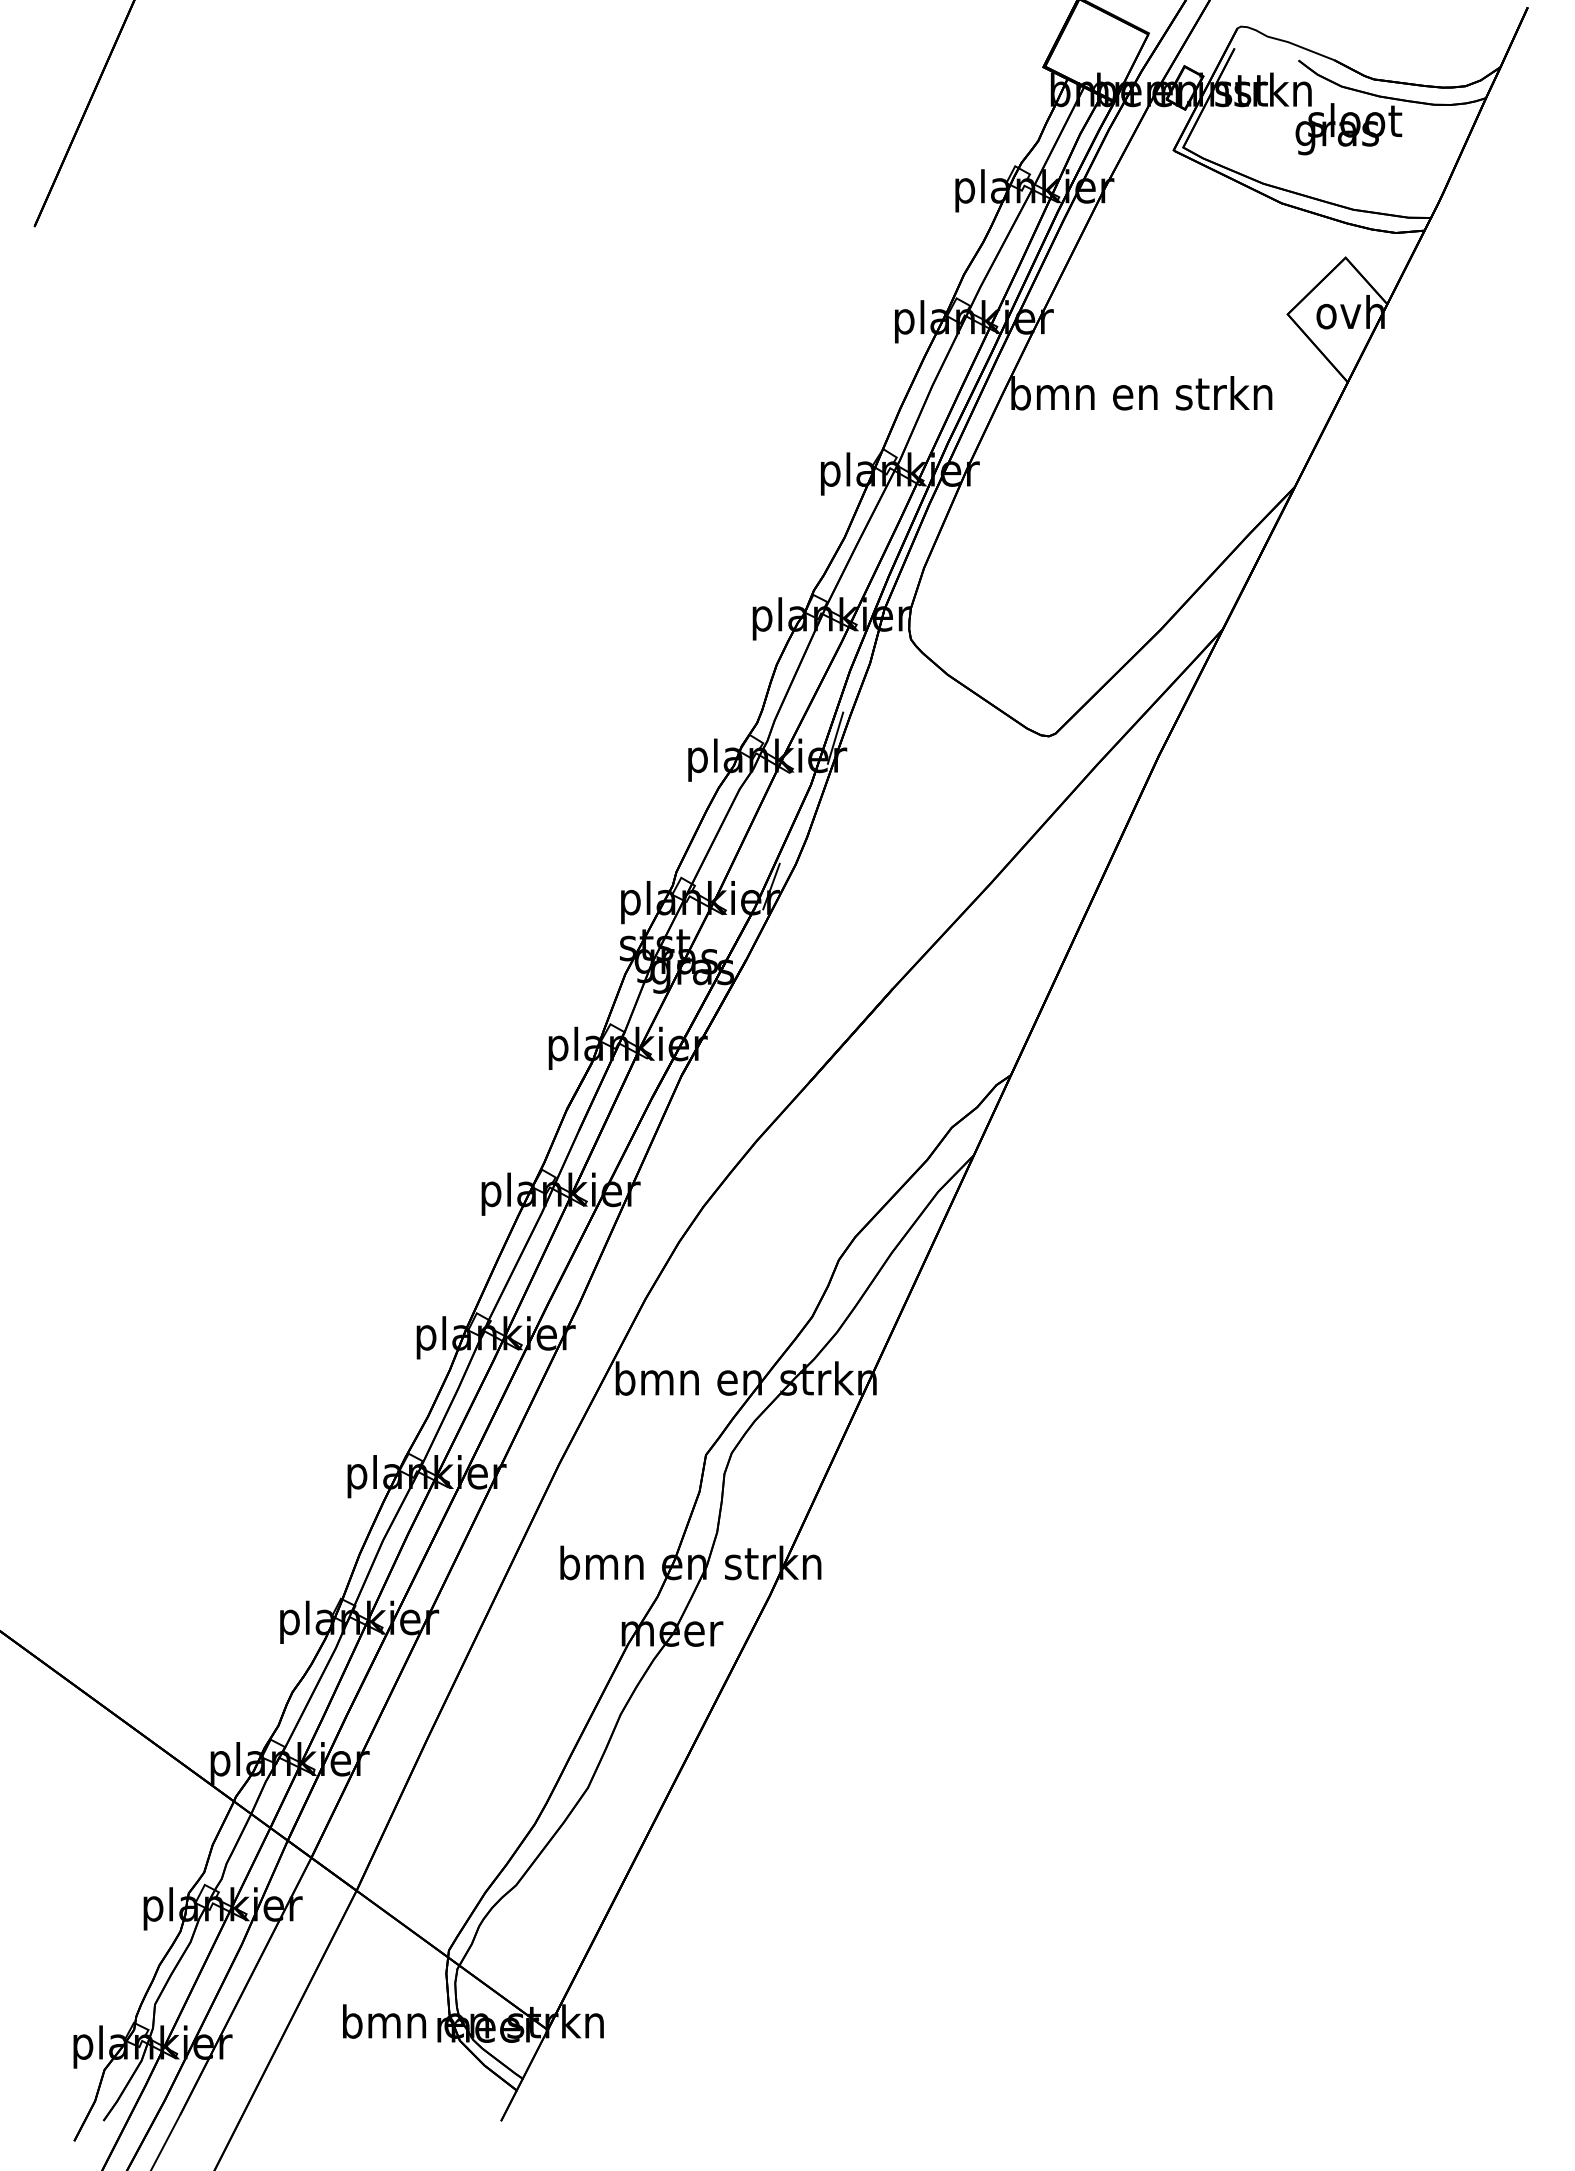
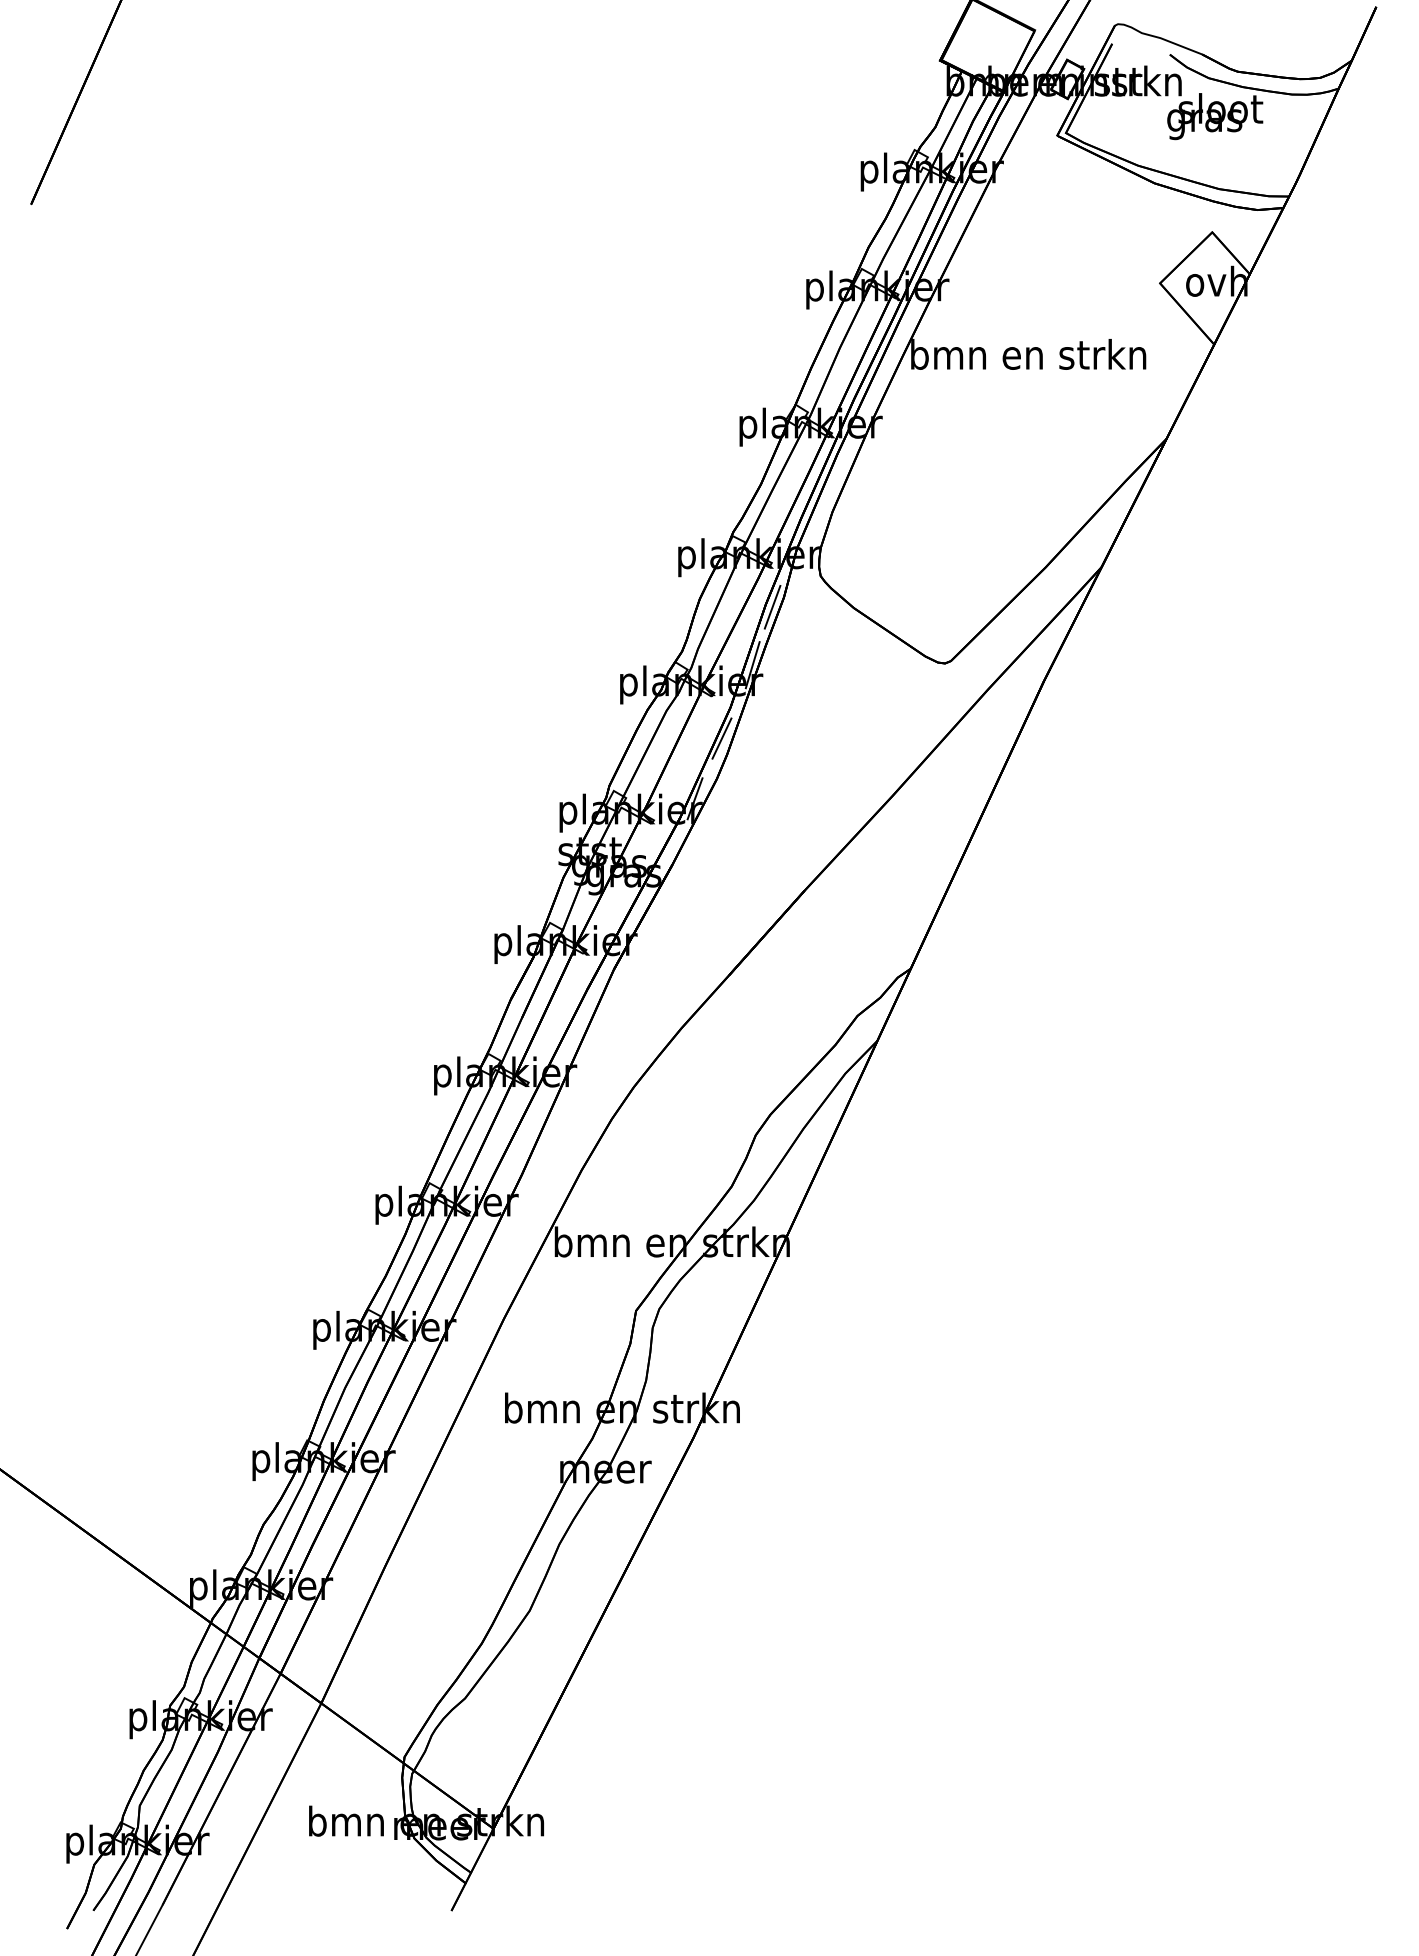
line: (857, 673) -> (772, 606), added
line: (800, 819) -> (721, 738), added

